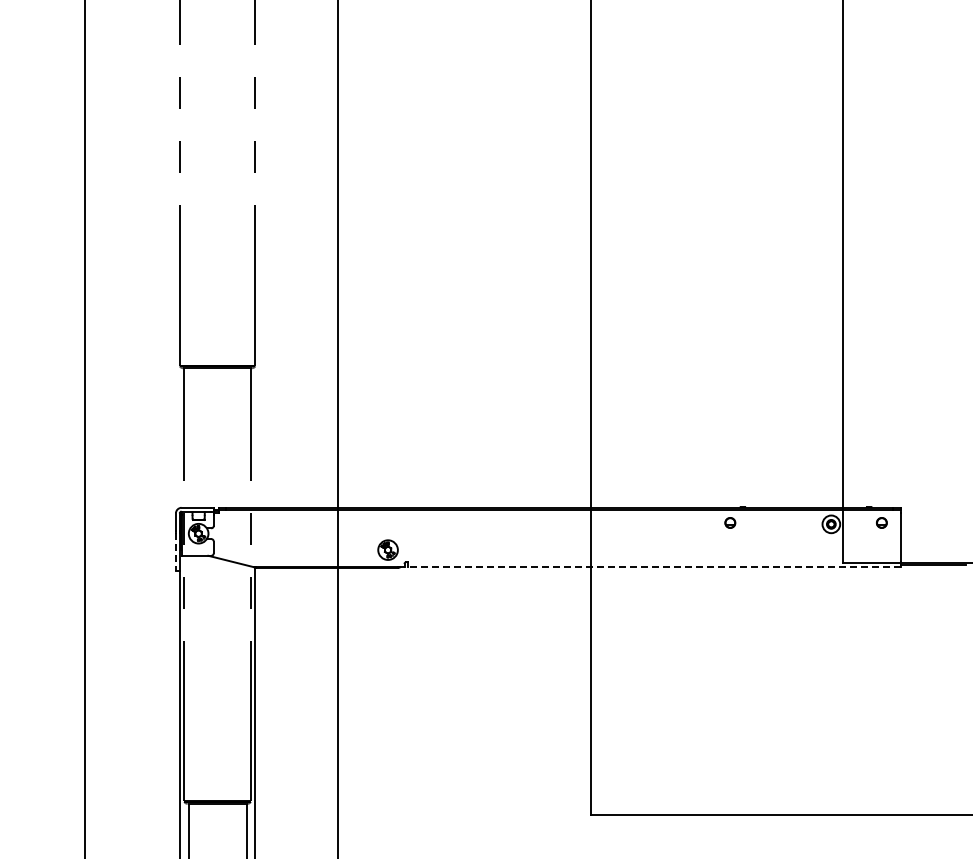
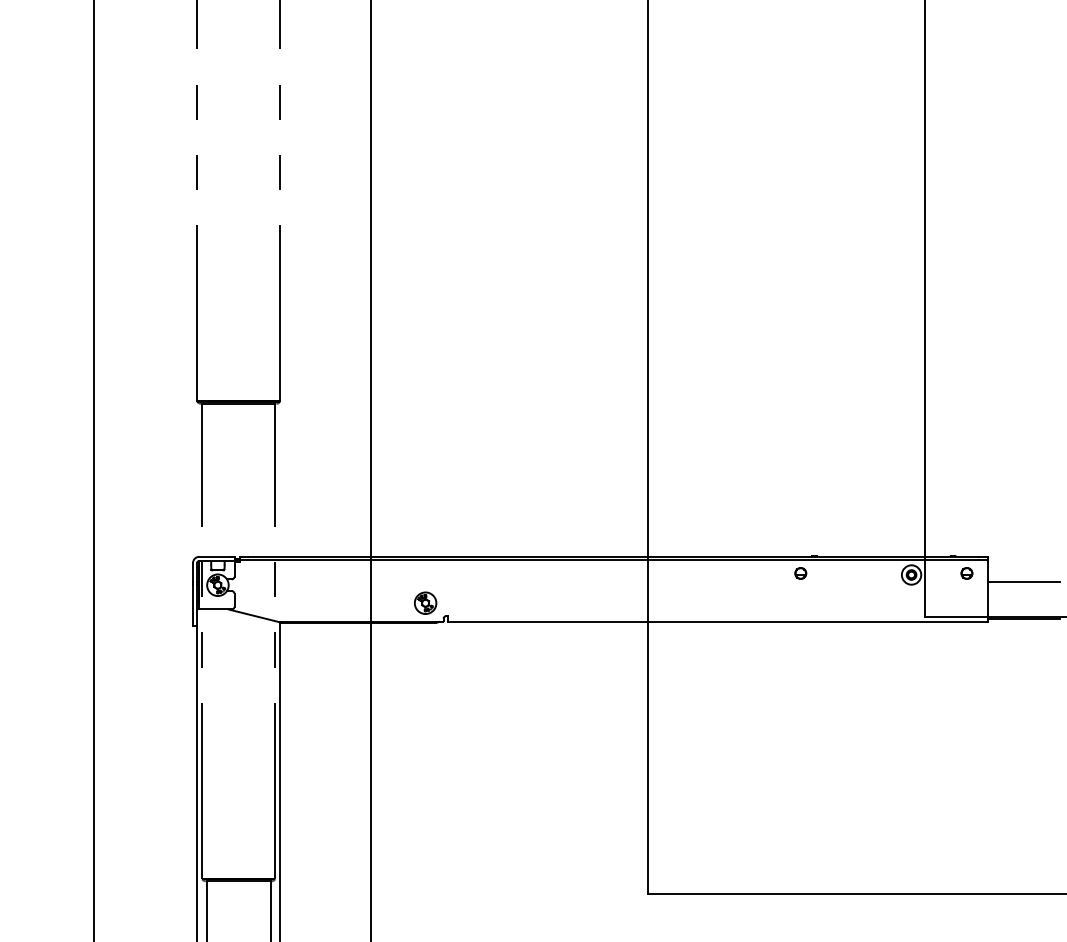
line: (933, 530) -> (1023, 581), added
line: (175, 552) -> (192, 605), dashed -> solid
line: (654, 567) -> (717, 622), dashed -> solid

